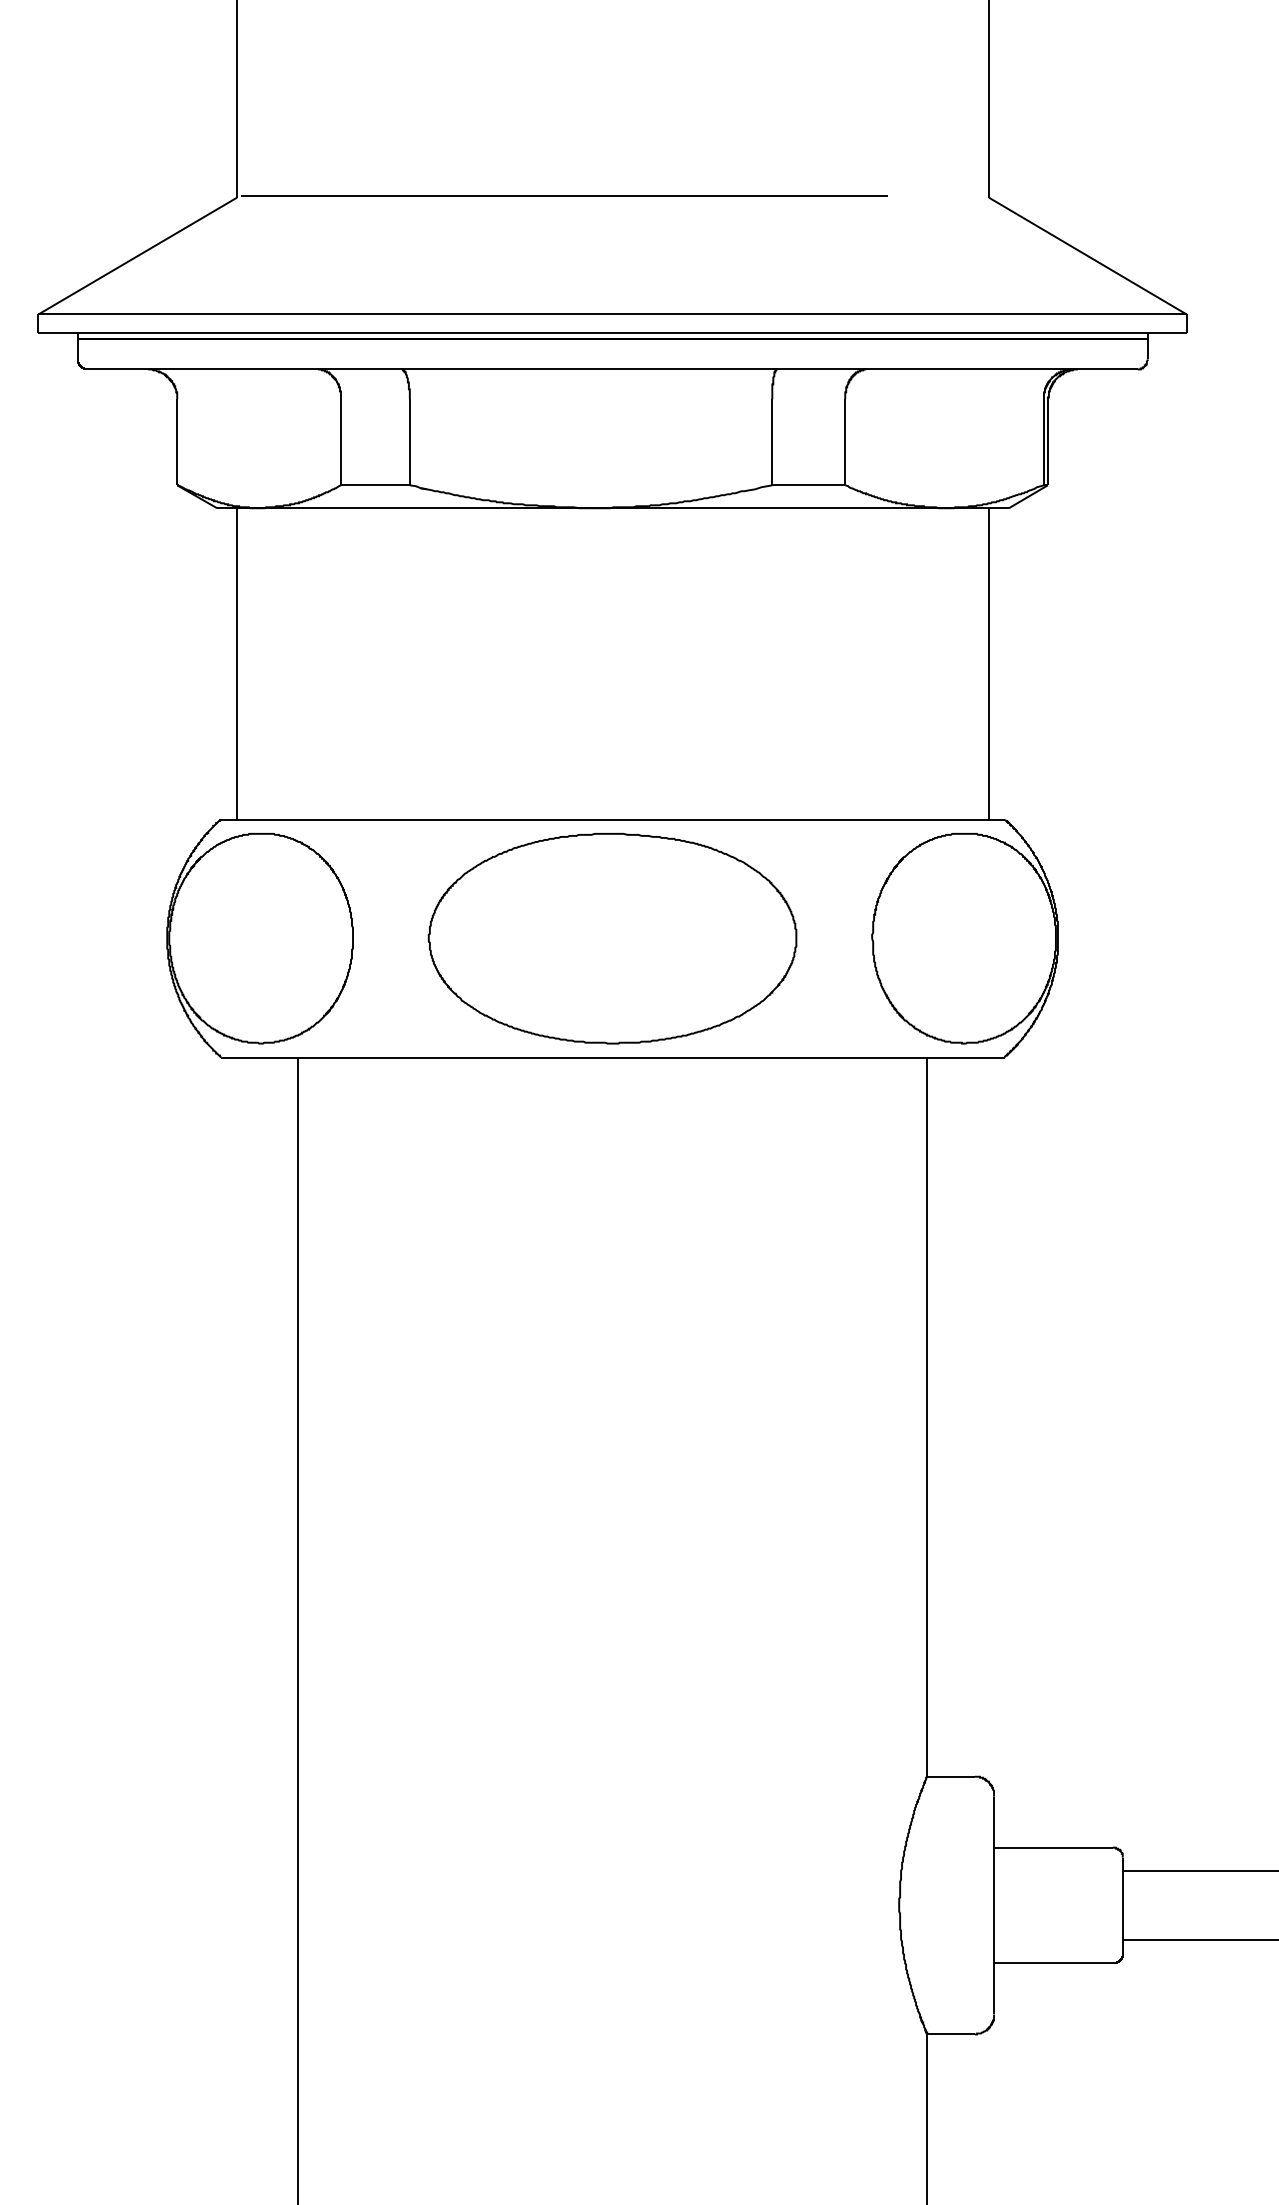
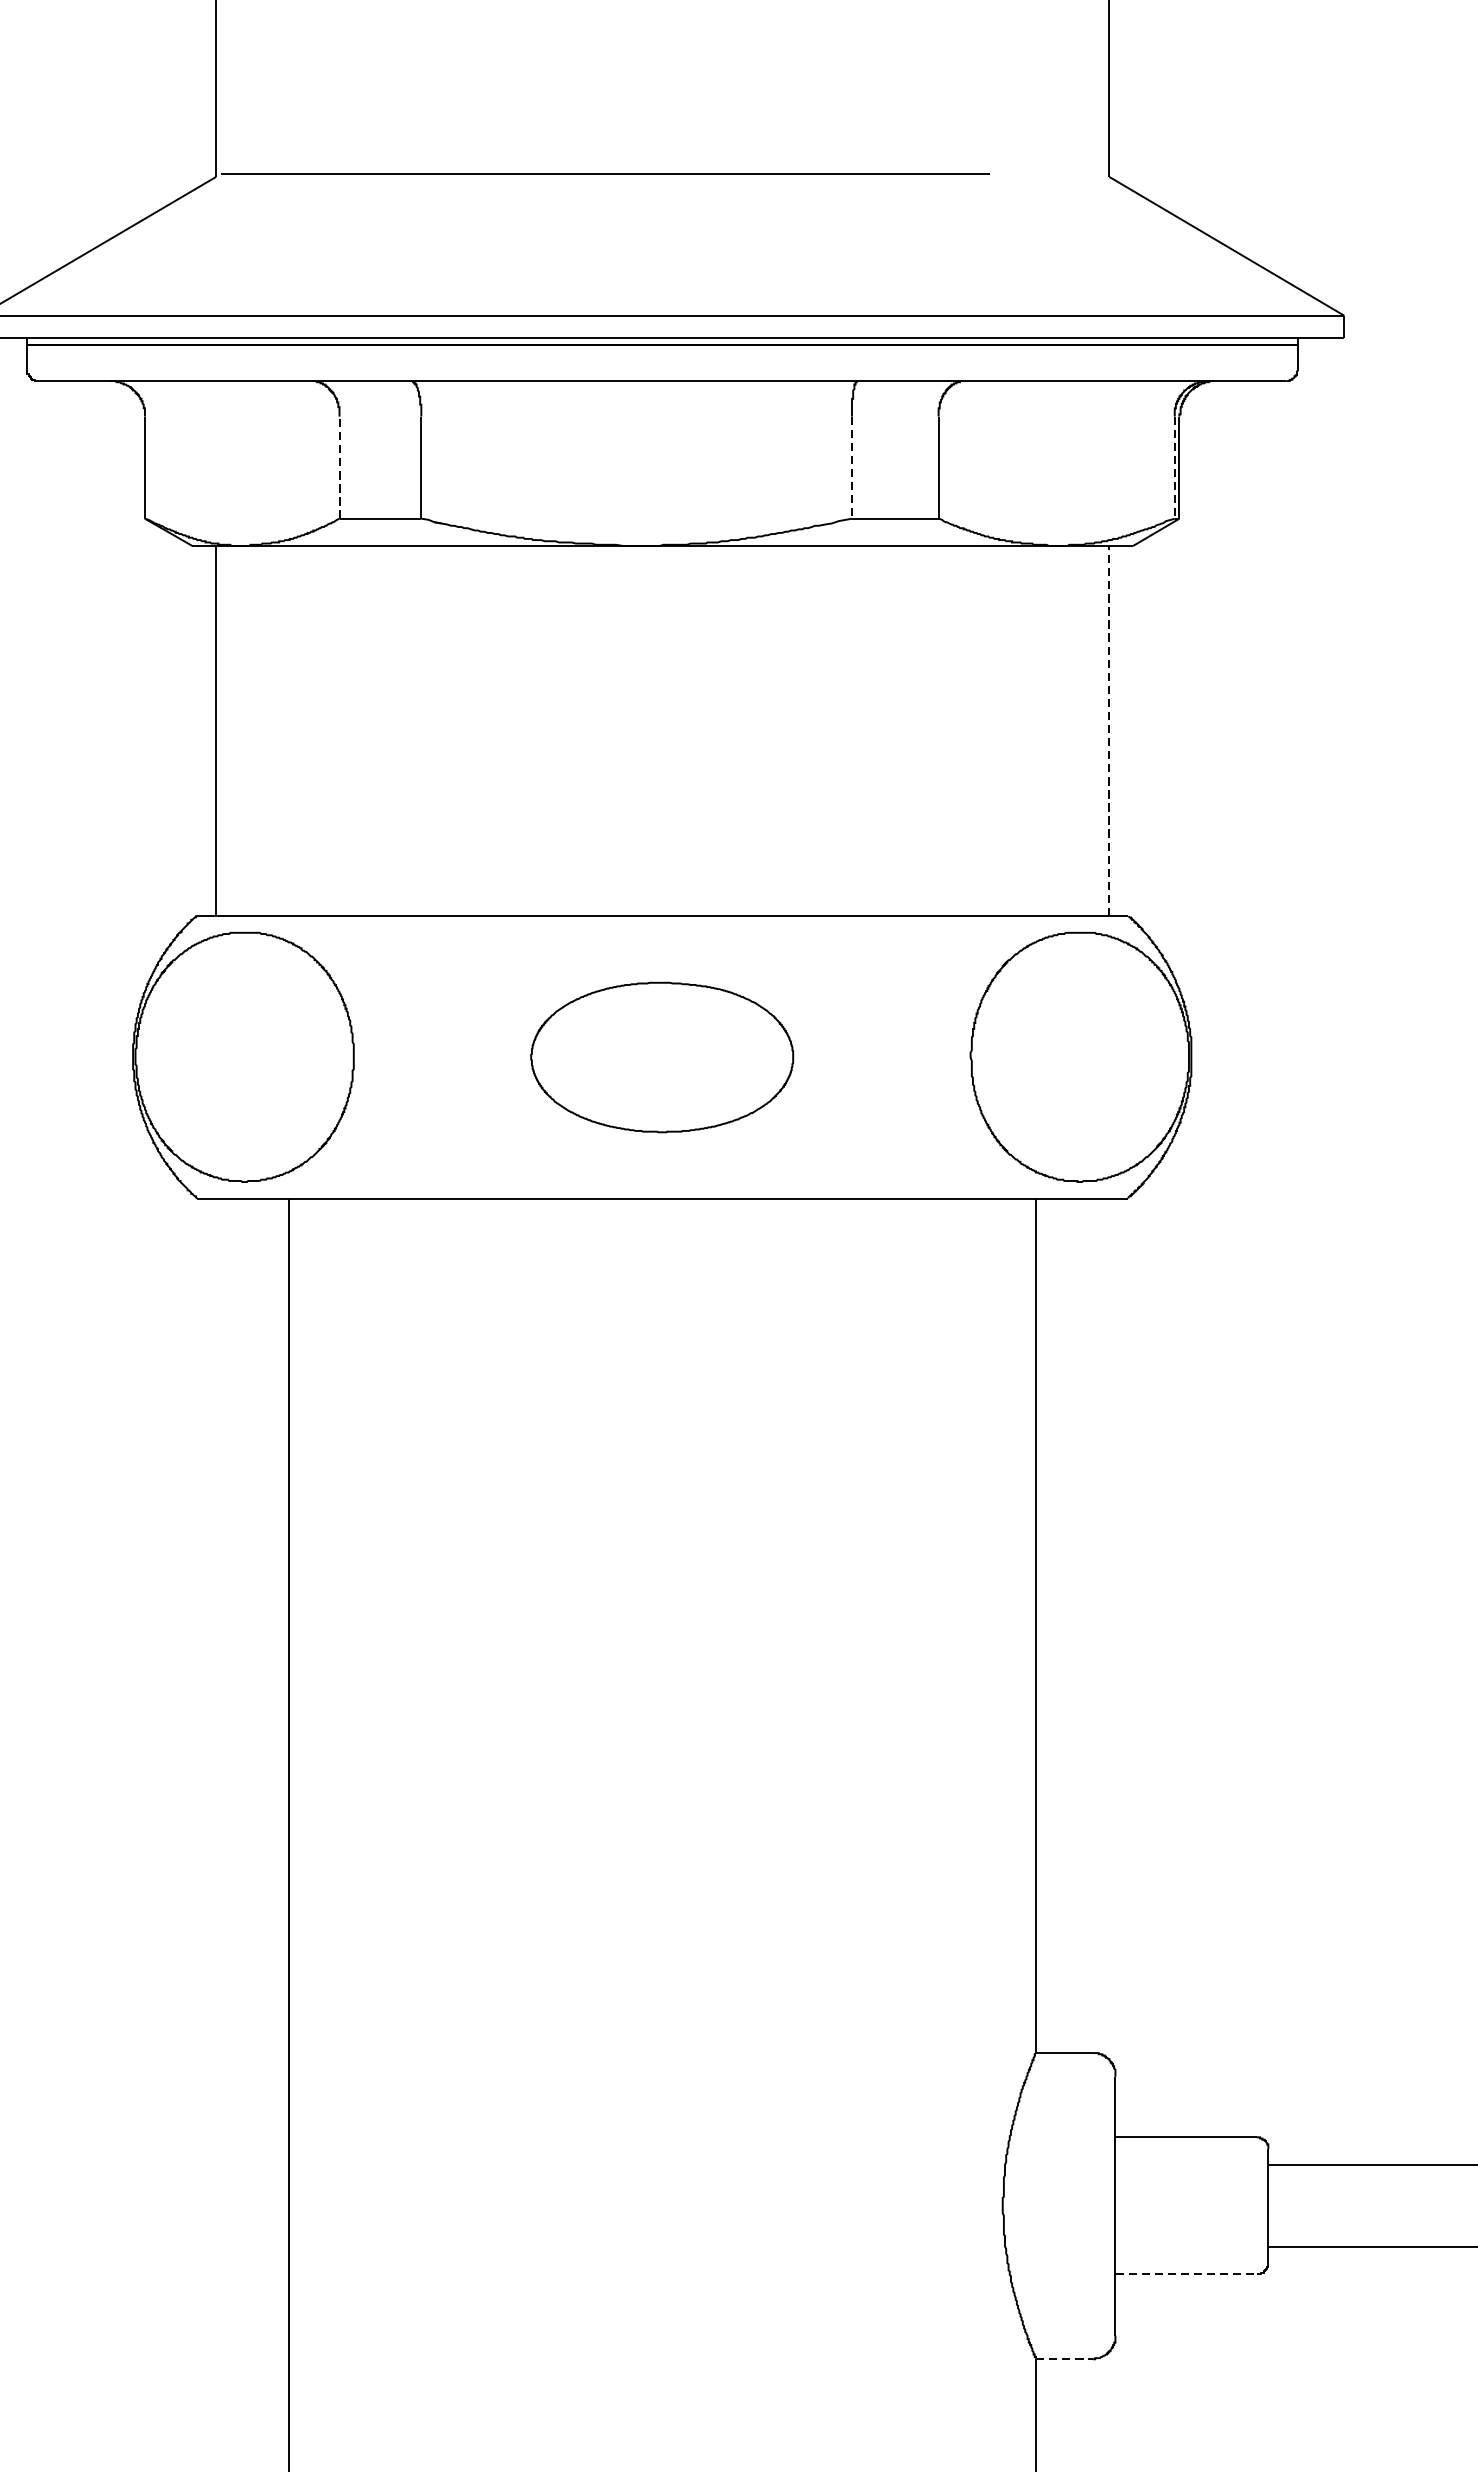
line: (340, 442) -> (338, 467), solid -> dashed
line: (772, 442) -> (852, 467), solid -> dashed
line: (1043, 442) -> (1174, 467), solid -> dashed
line: (988, 664) -> (1108, 731), solid -> dashed
part: (612, 938) -> (662, 1057), size x0.6
line: (1053, 1962) -> (1186, 2273), solid -> dashed
line: (951, 2034) -> (1064, 2359), solid -> dashed

